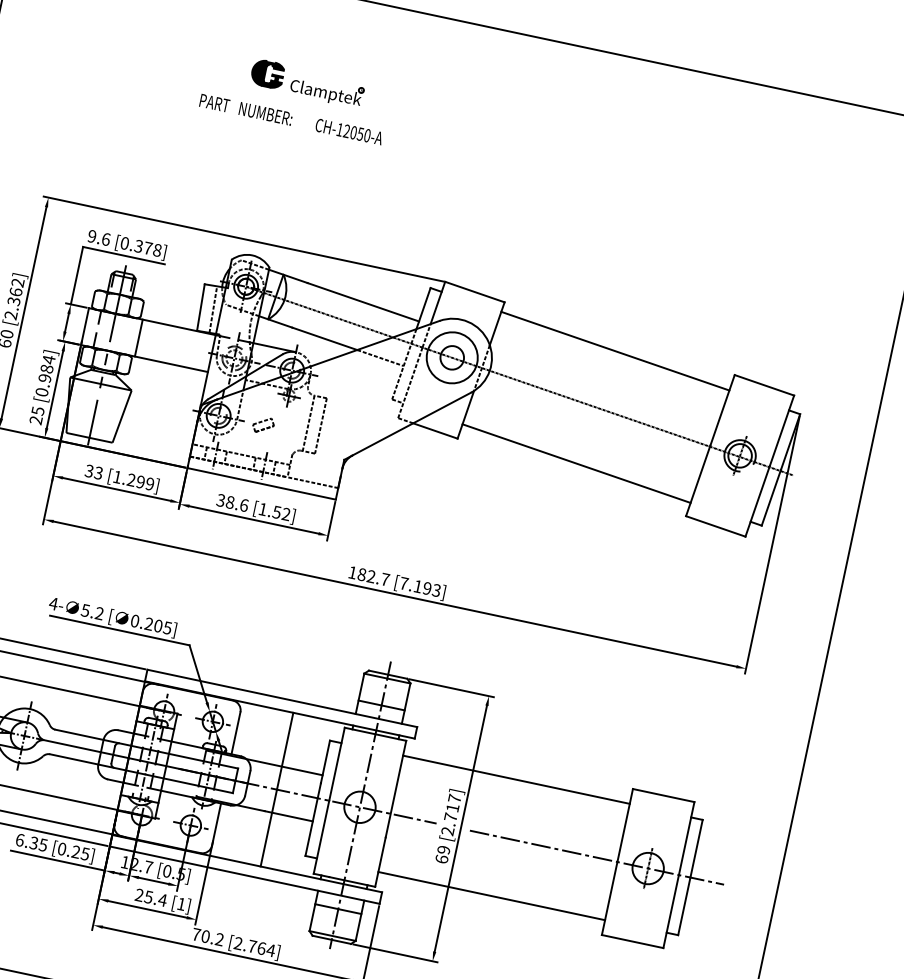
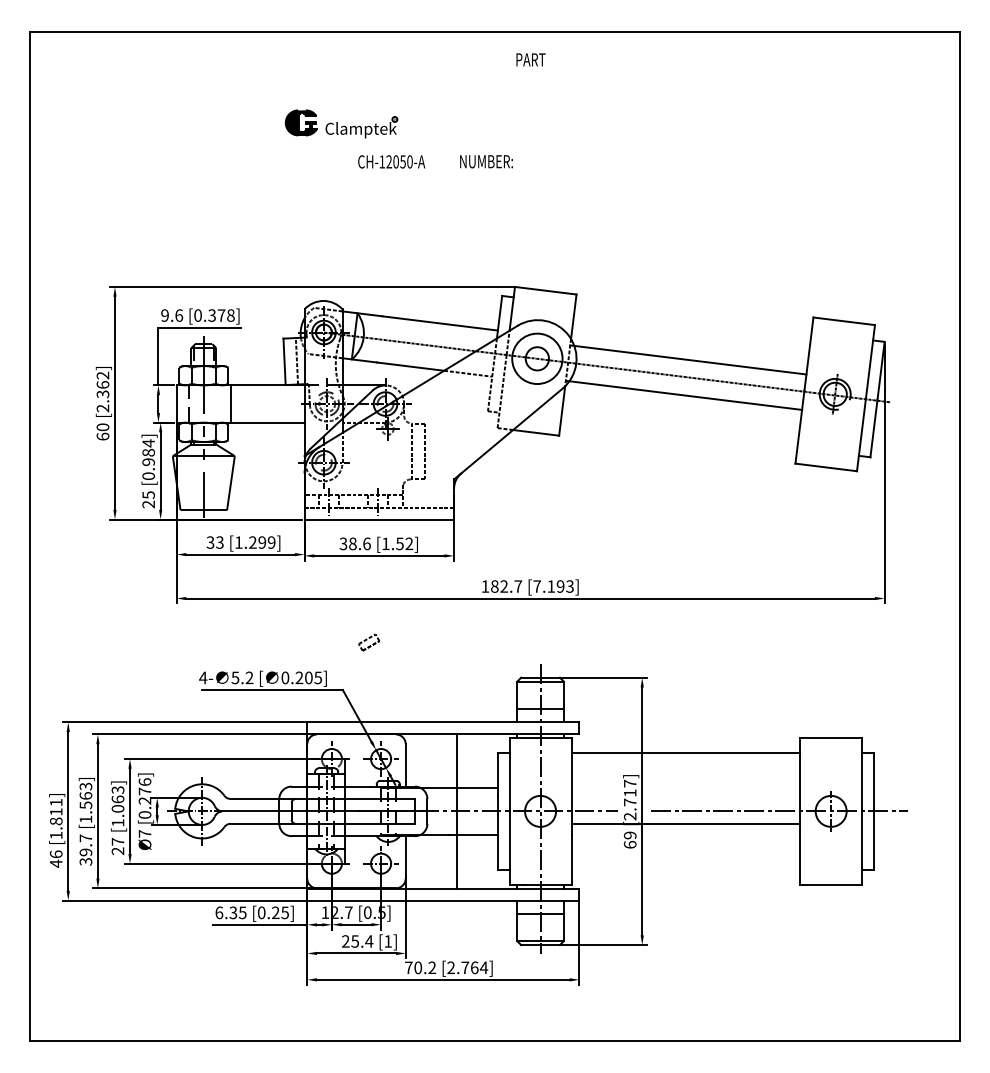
text: (214, 102) -> (530, 59), moved
text: (265, 113) -> (486, 161), moved
line: (615, 350) -> (688, 359), moved
part: (262, 425) -> (368, 642), moved
line: (576, 462) -> (683, 394), moved
line: (491, 896) -> (685, 824), moved

